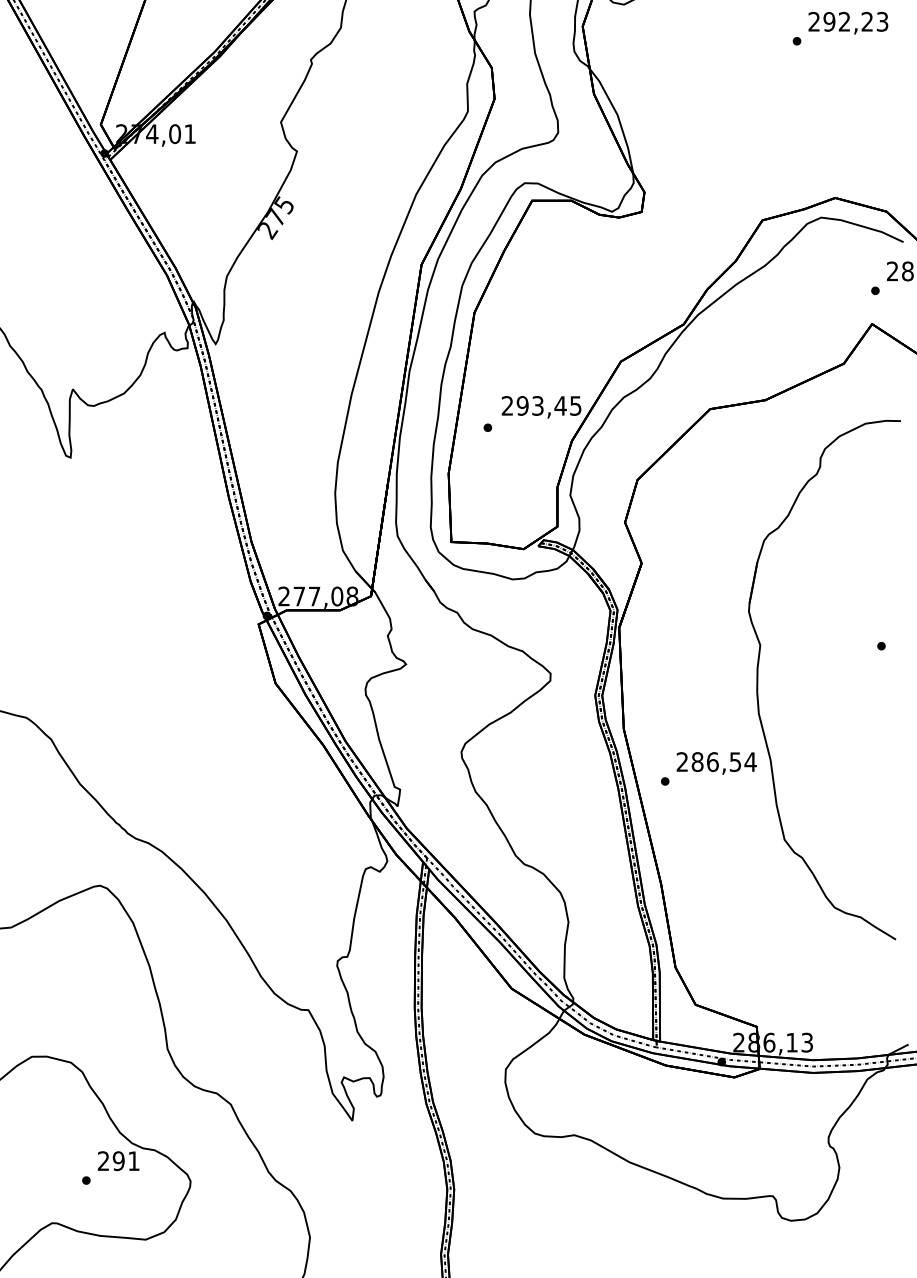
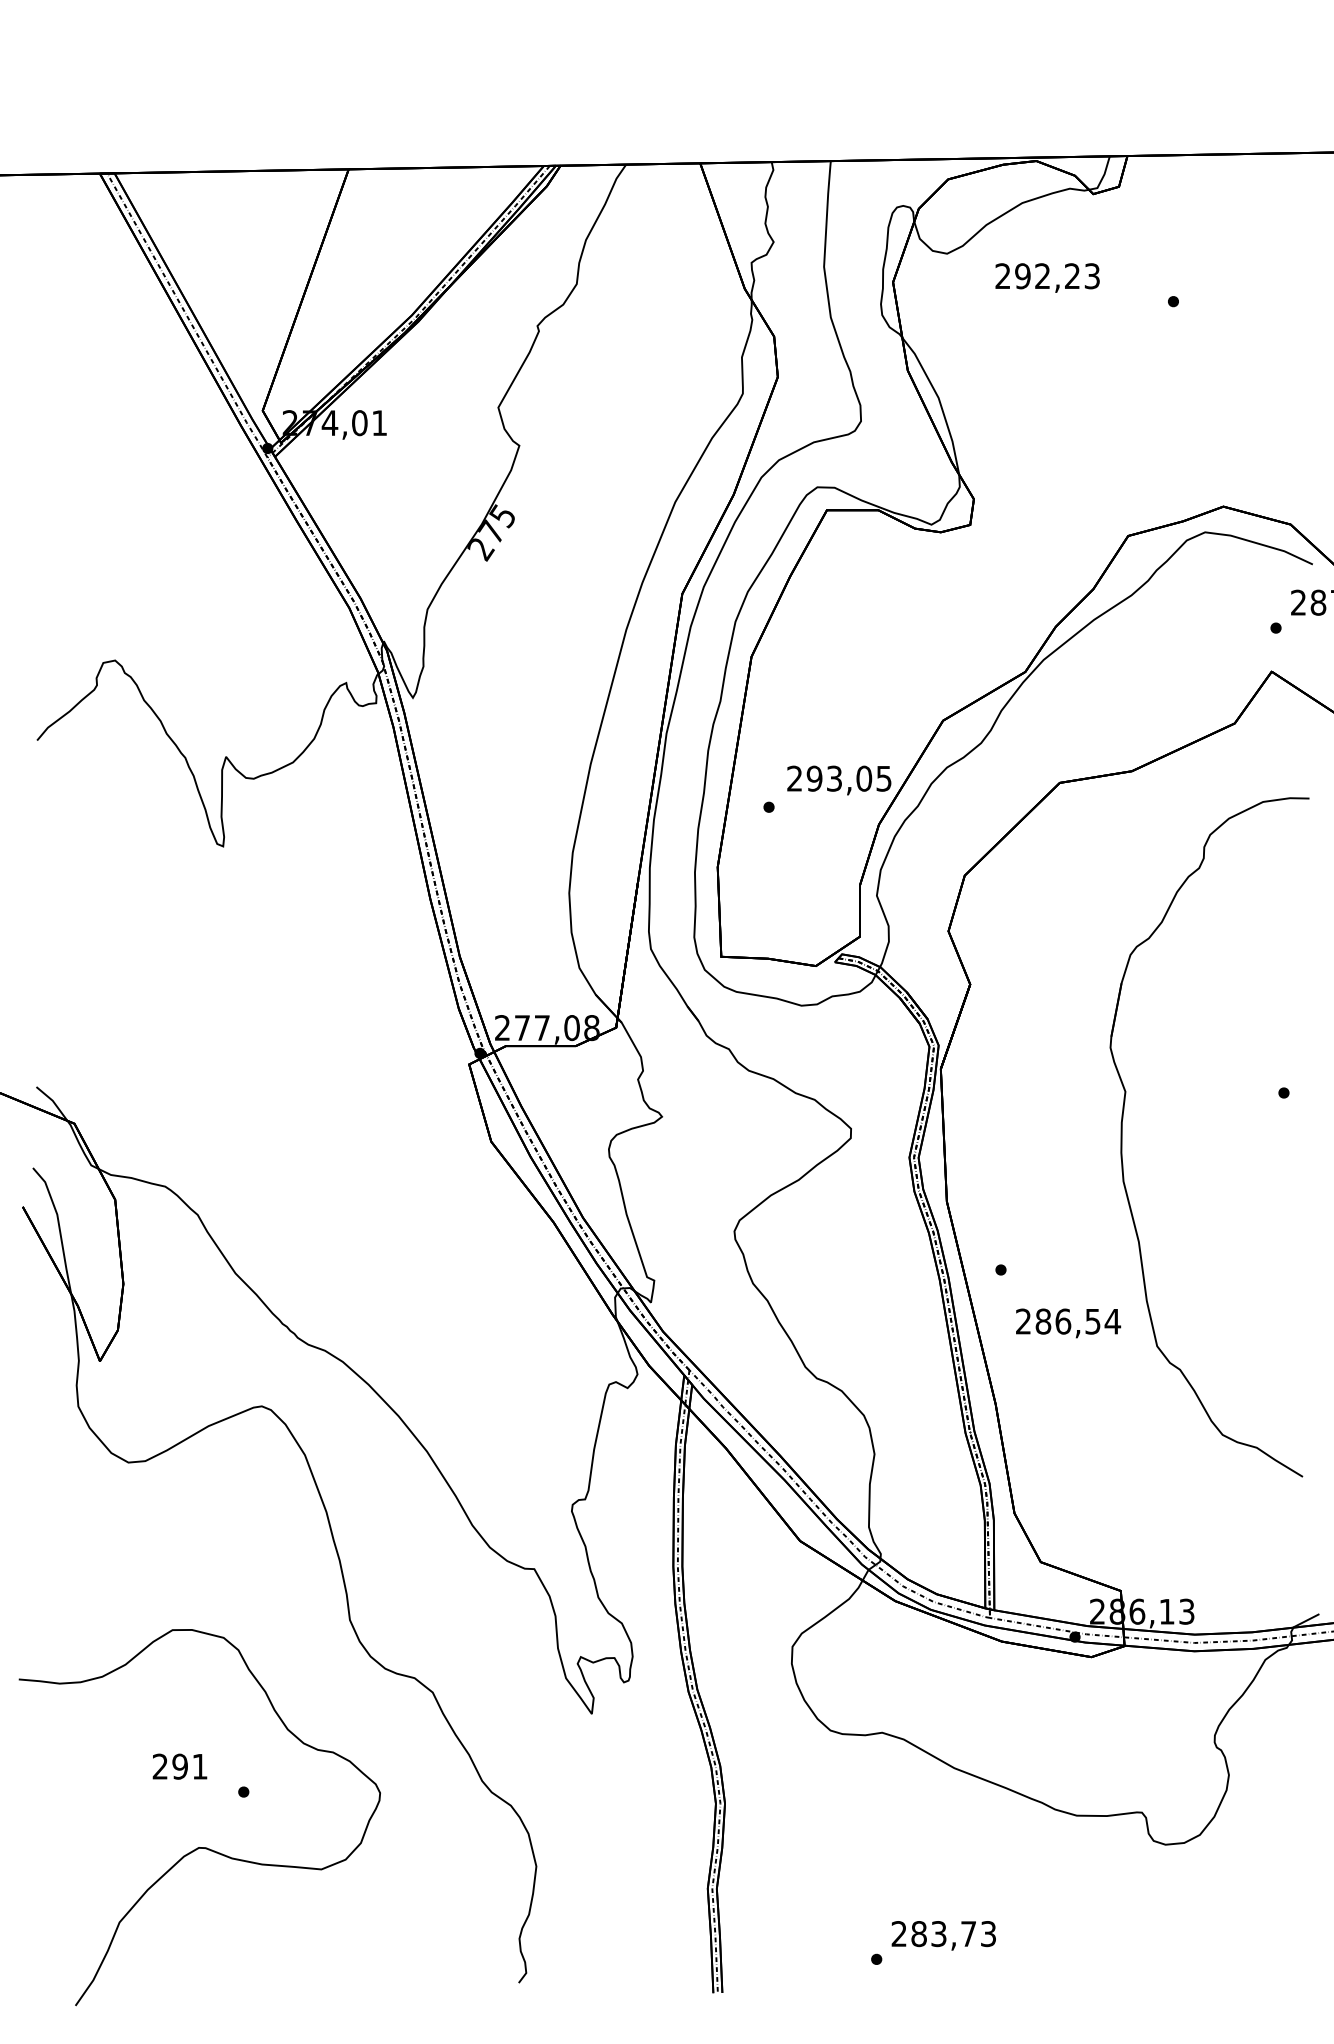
text: (848, 22) -> (1047, 277), moved
text: (560, 405) -> (864, 778), 293,45 -> 293,05
text: (716, 763) -> (1068, 1323), moved
text: (118, 1161) -> (179, 1766), moved

